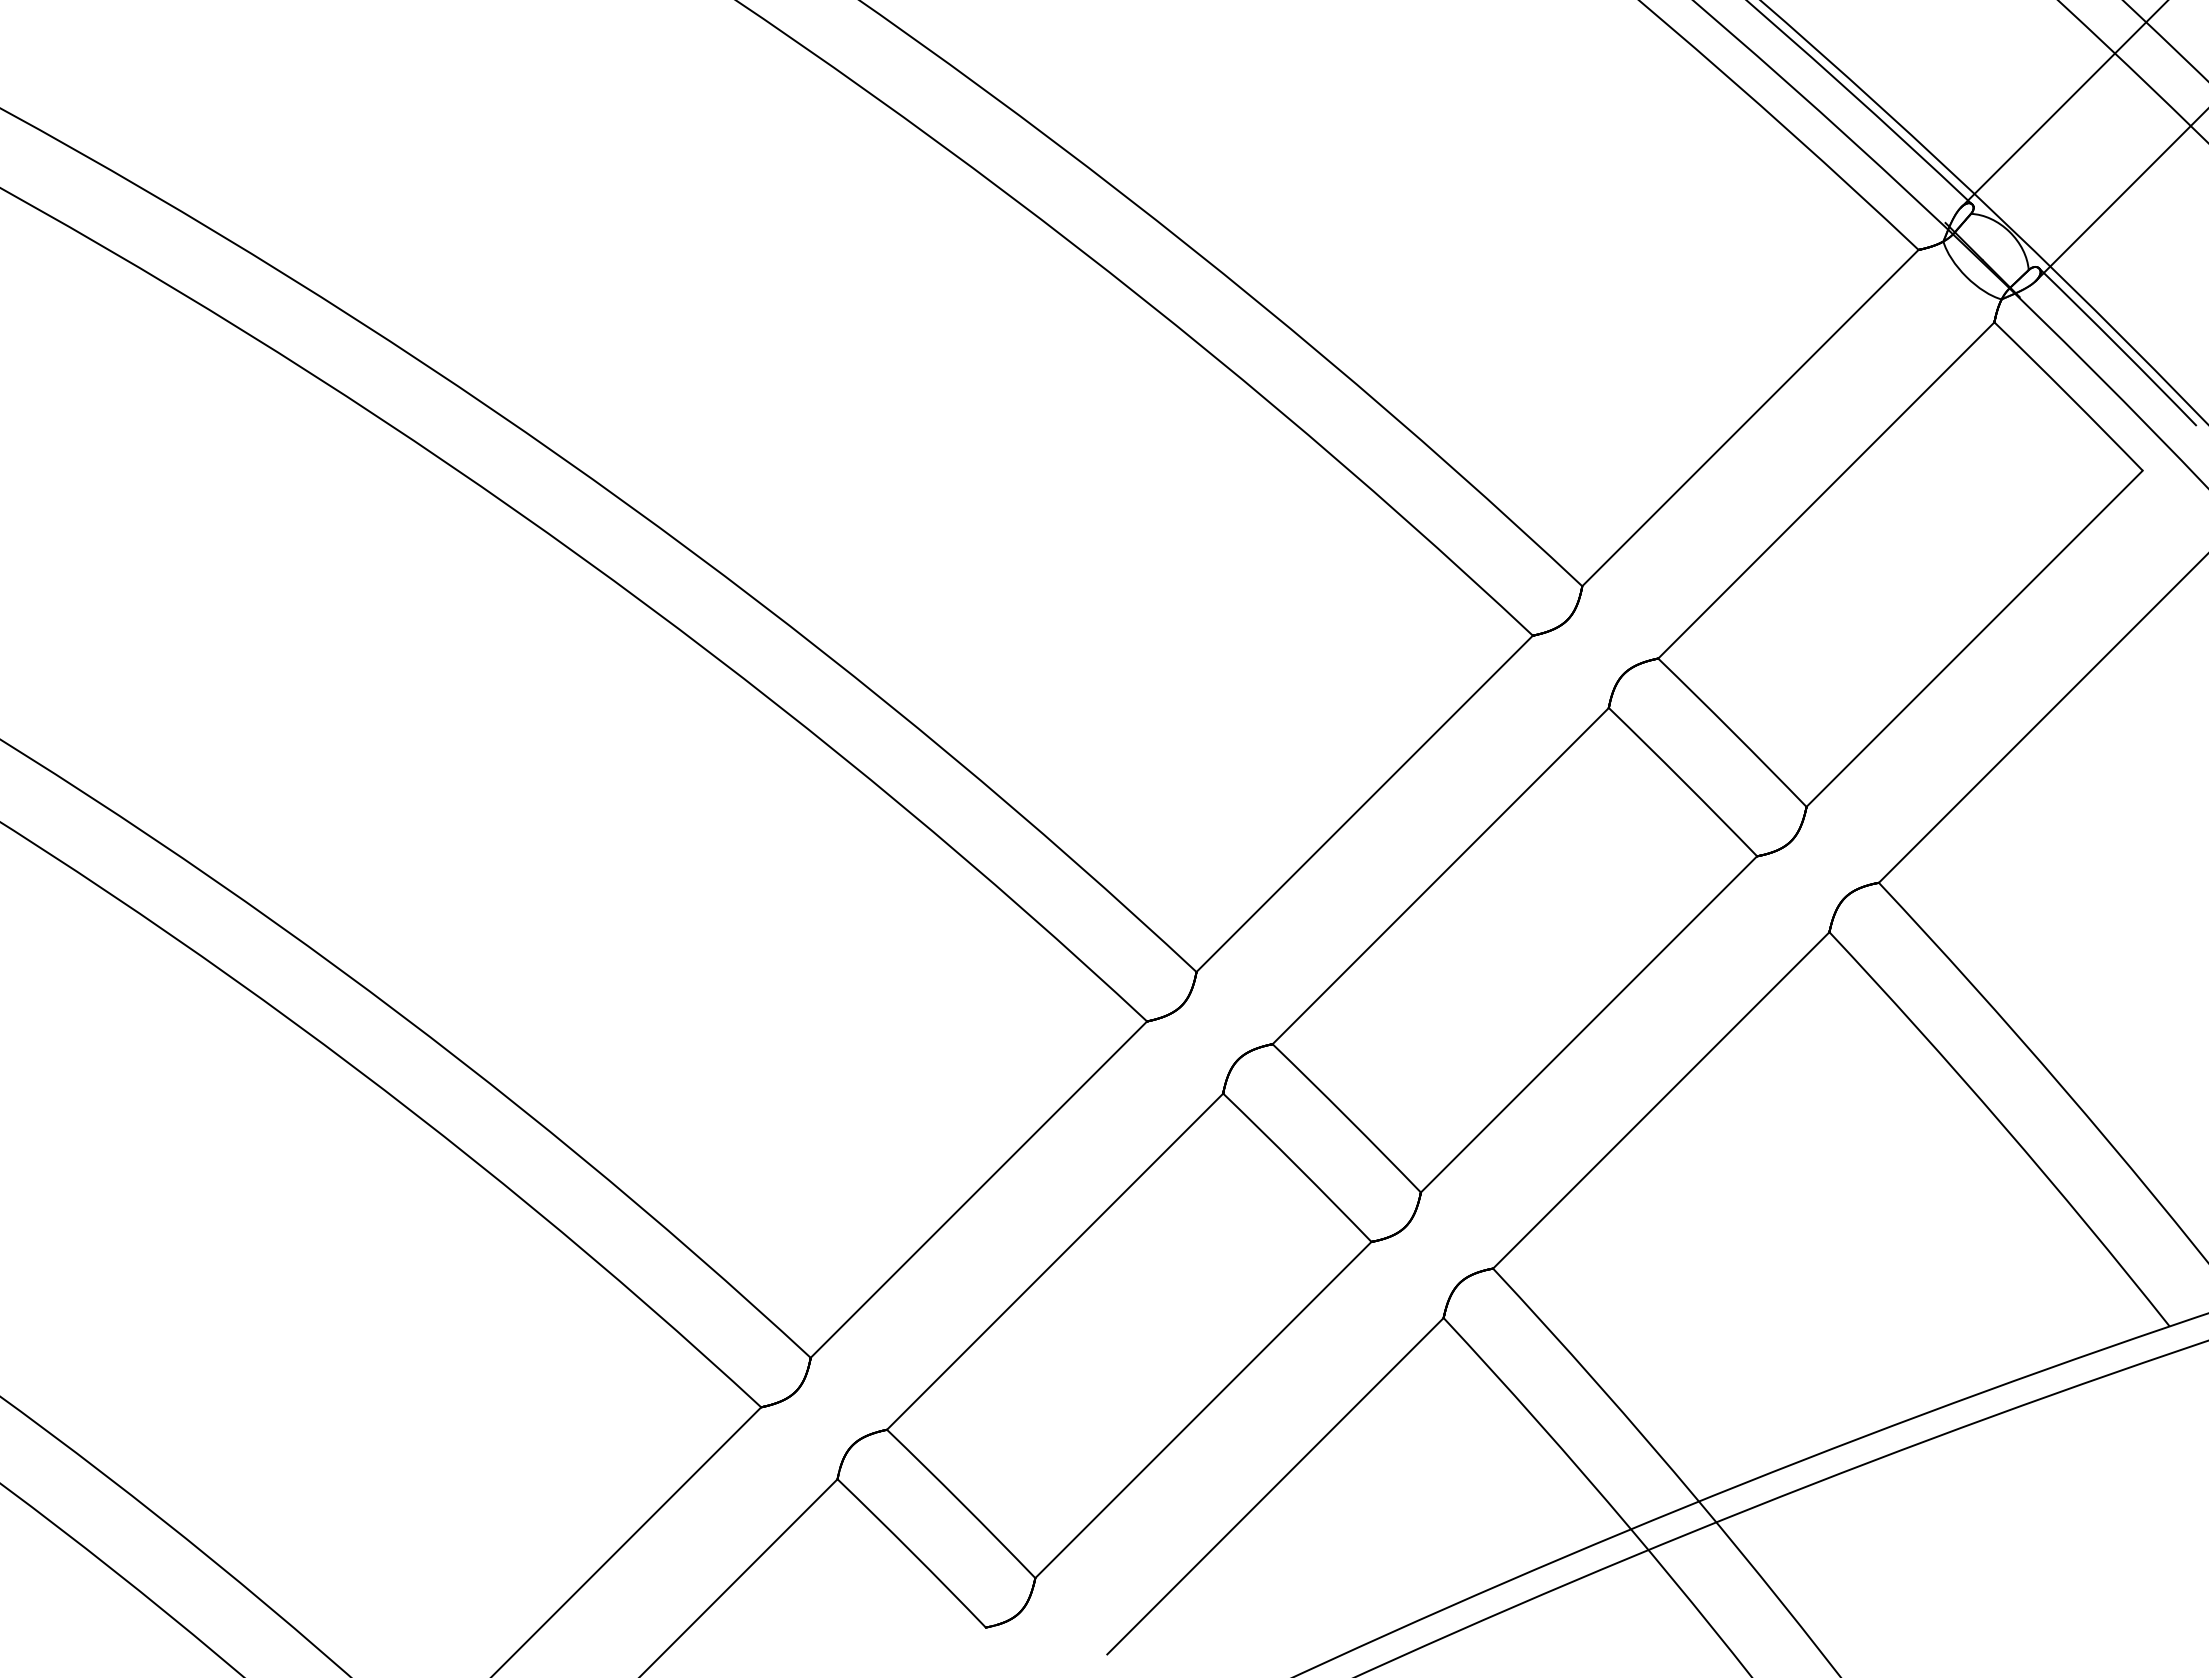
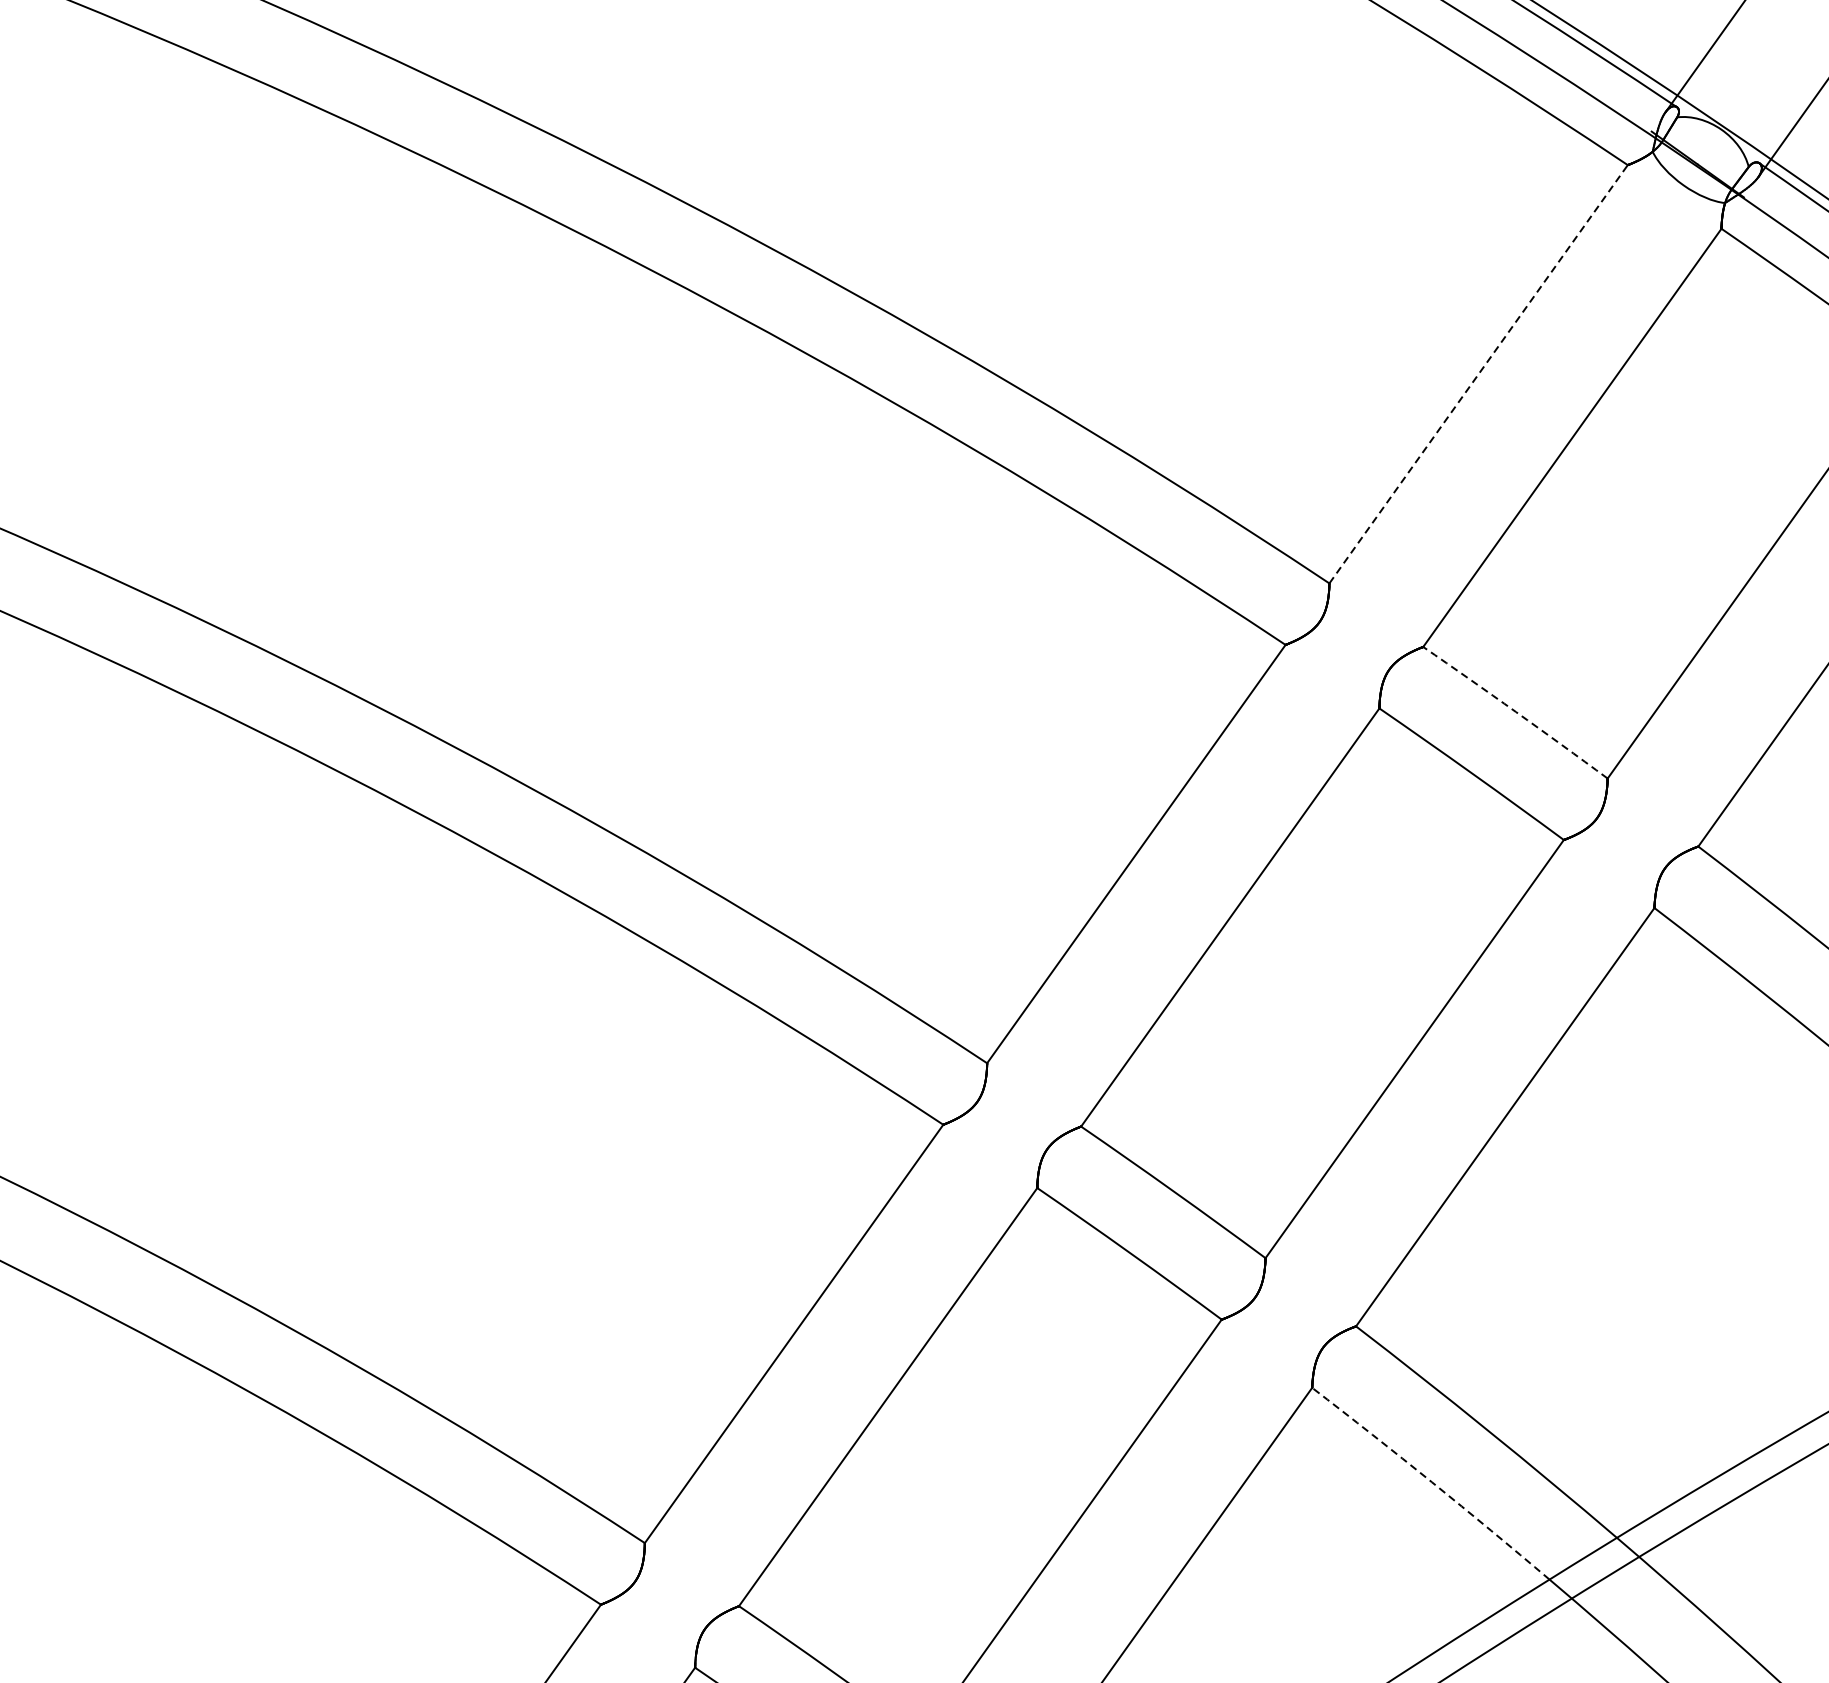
line: (1750, 418) -> (1478, 374), solid -> dashed
arc: (1732, 732) -> (1515, 712), solid -> dashed
arc: (1538, 1422) -> (1431, 1482), solid -> dashed

